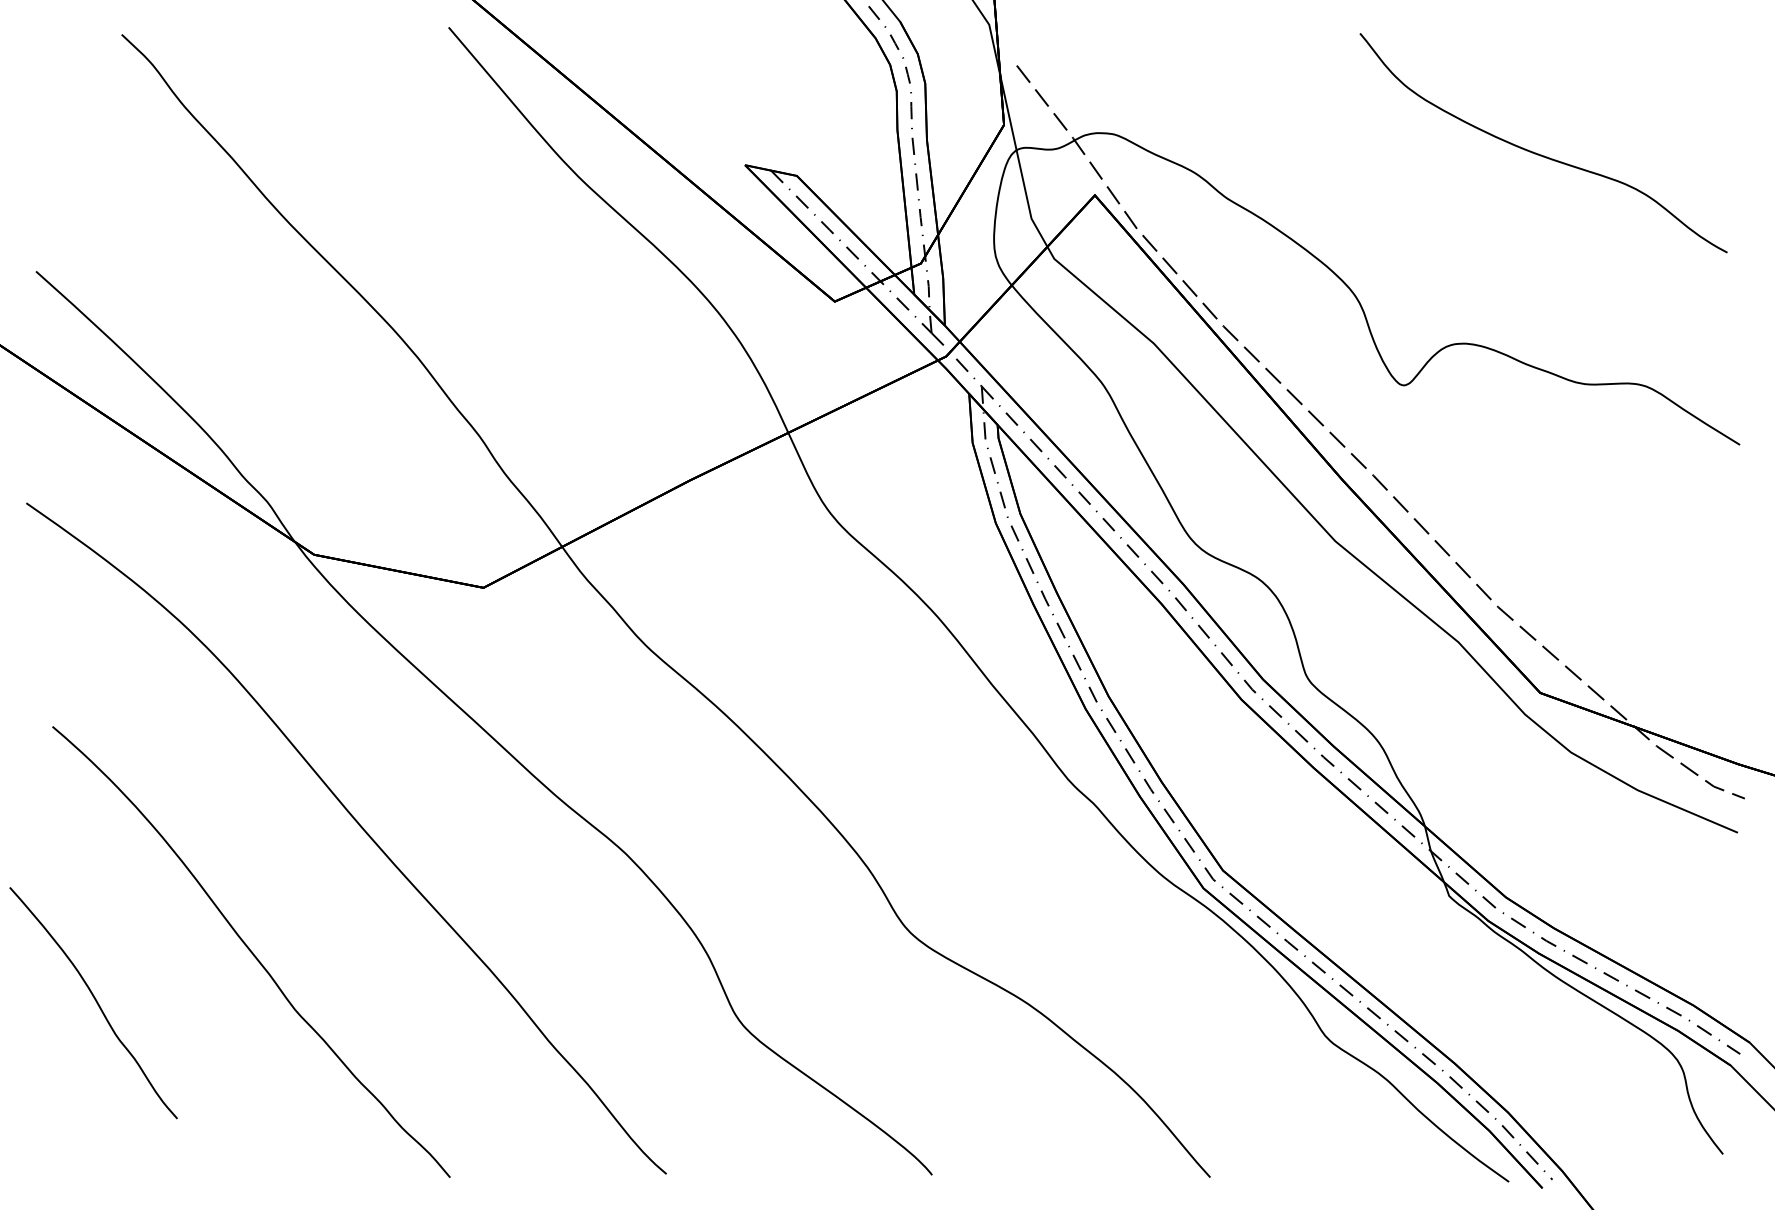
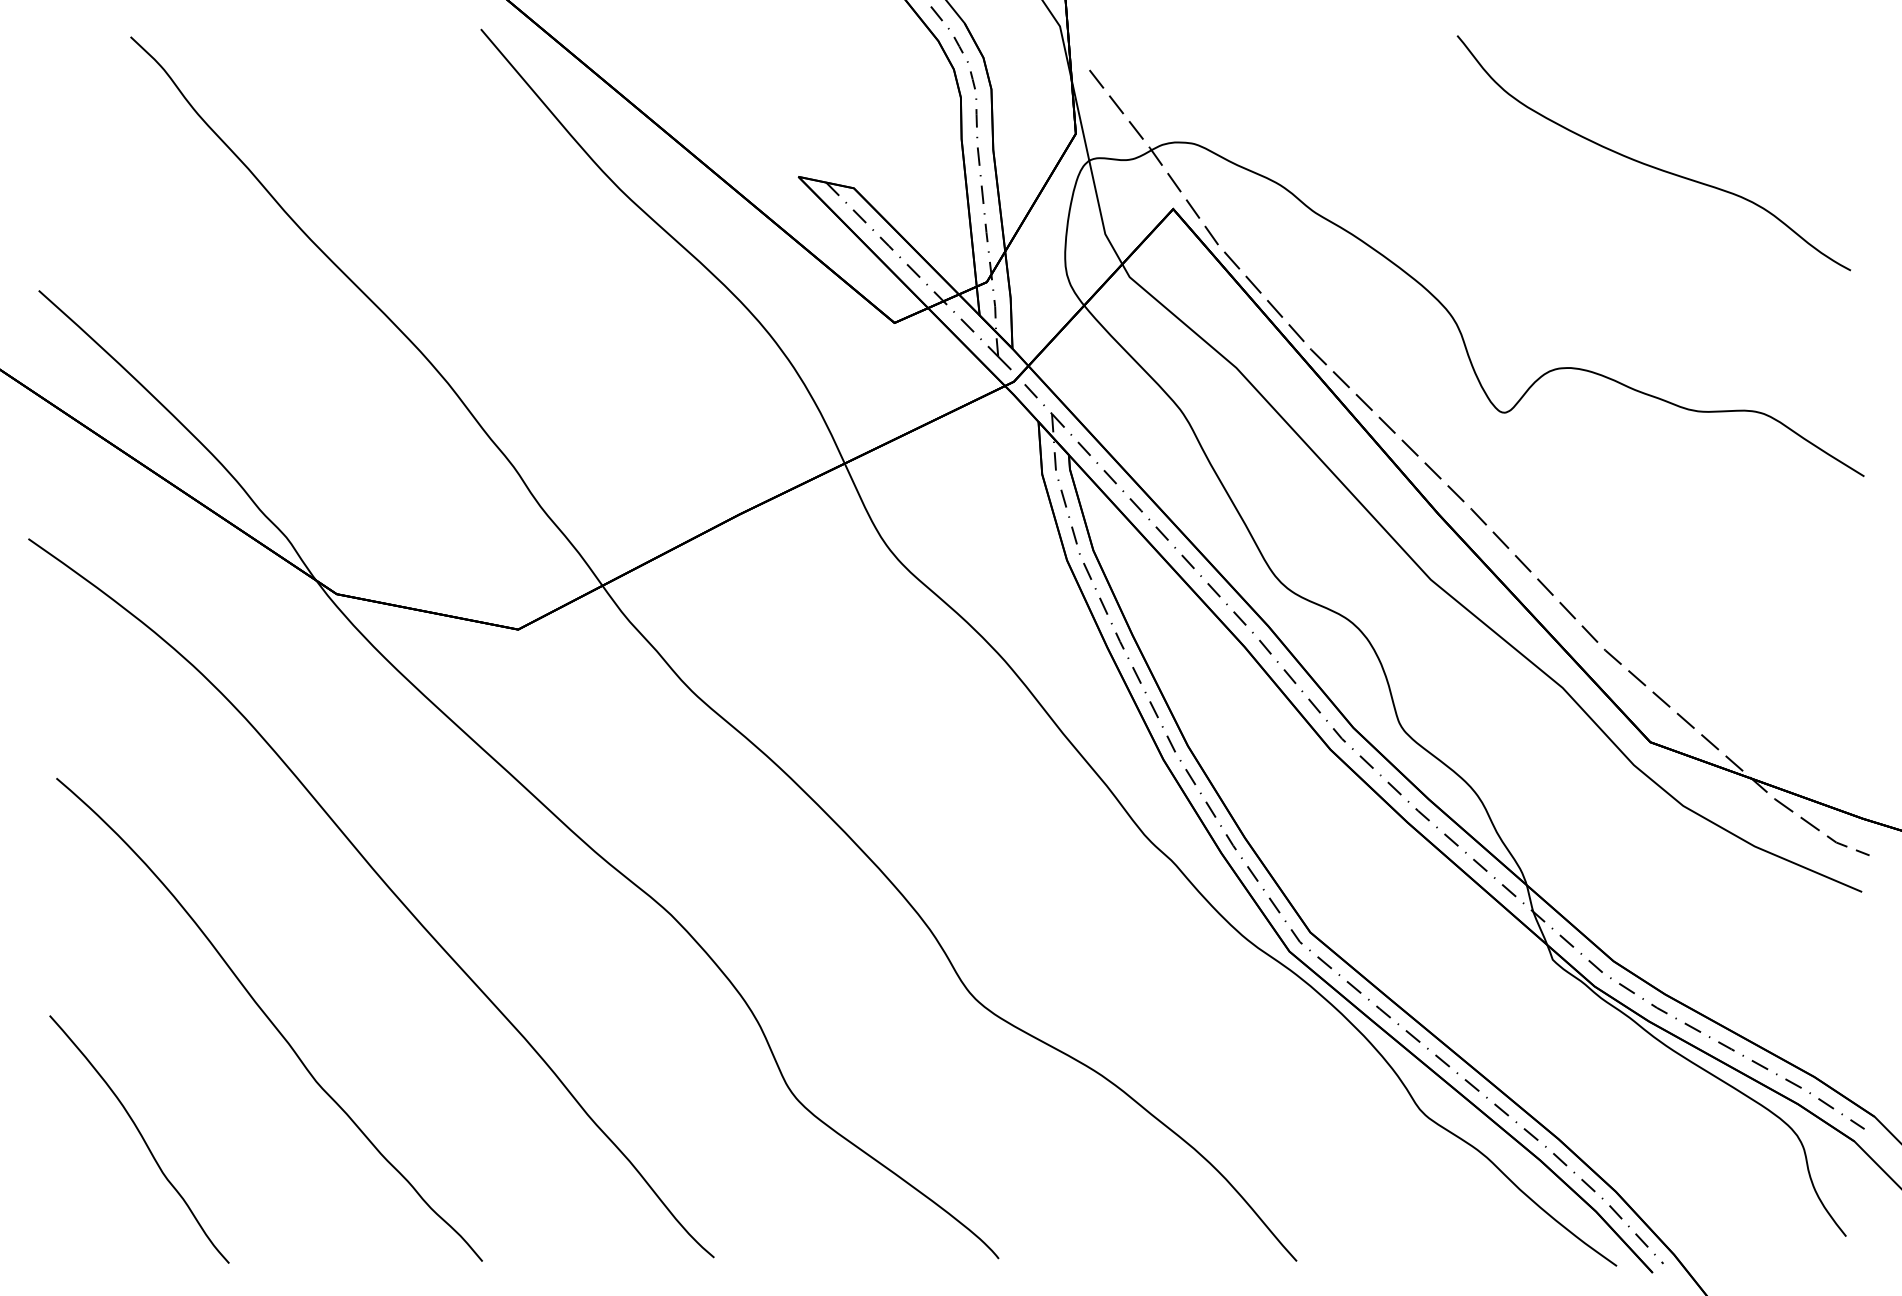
curve: (95, 1001) -> (141, 1137), moved

